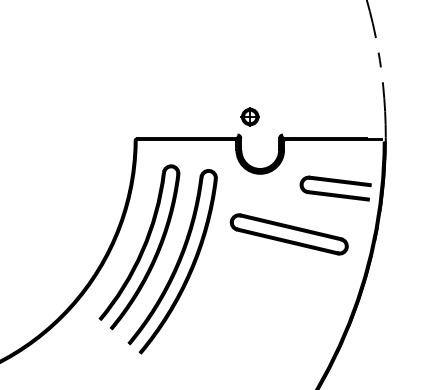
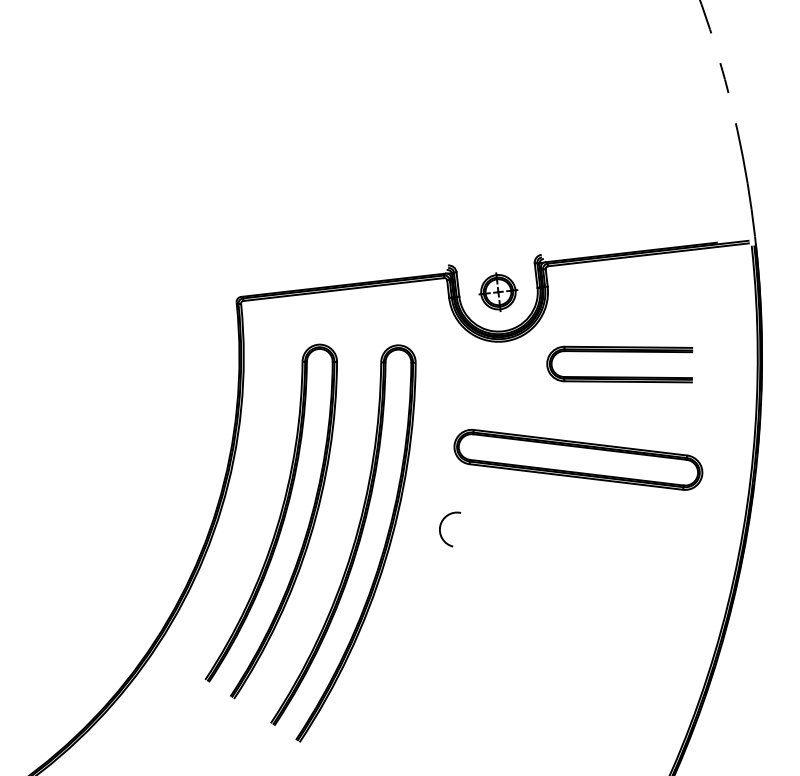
part: (249, 116) -> (496, 291), moved
part: (335, 188) -> (620, 365), moved
arc: (220, 260) -> (442, 529), added

